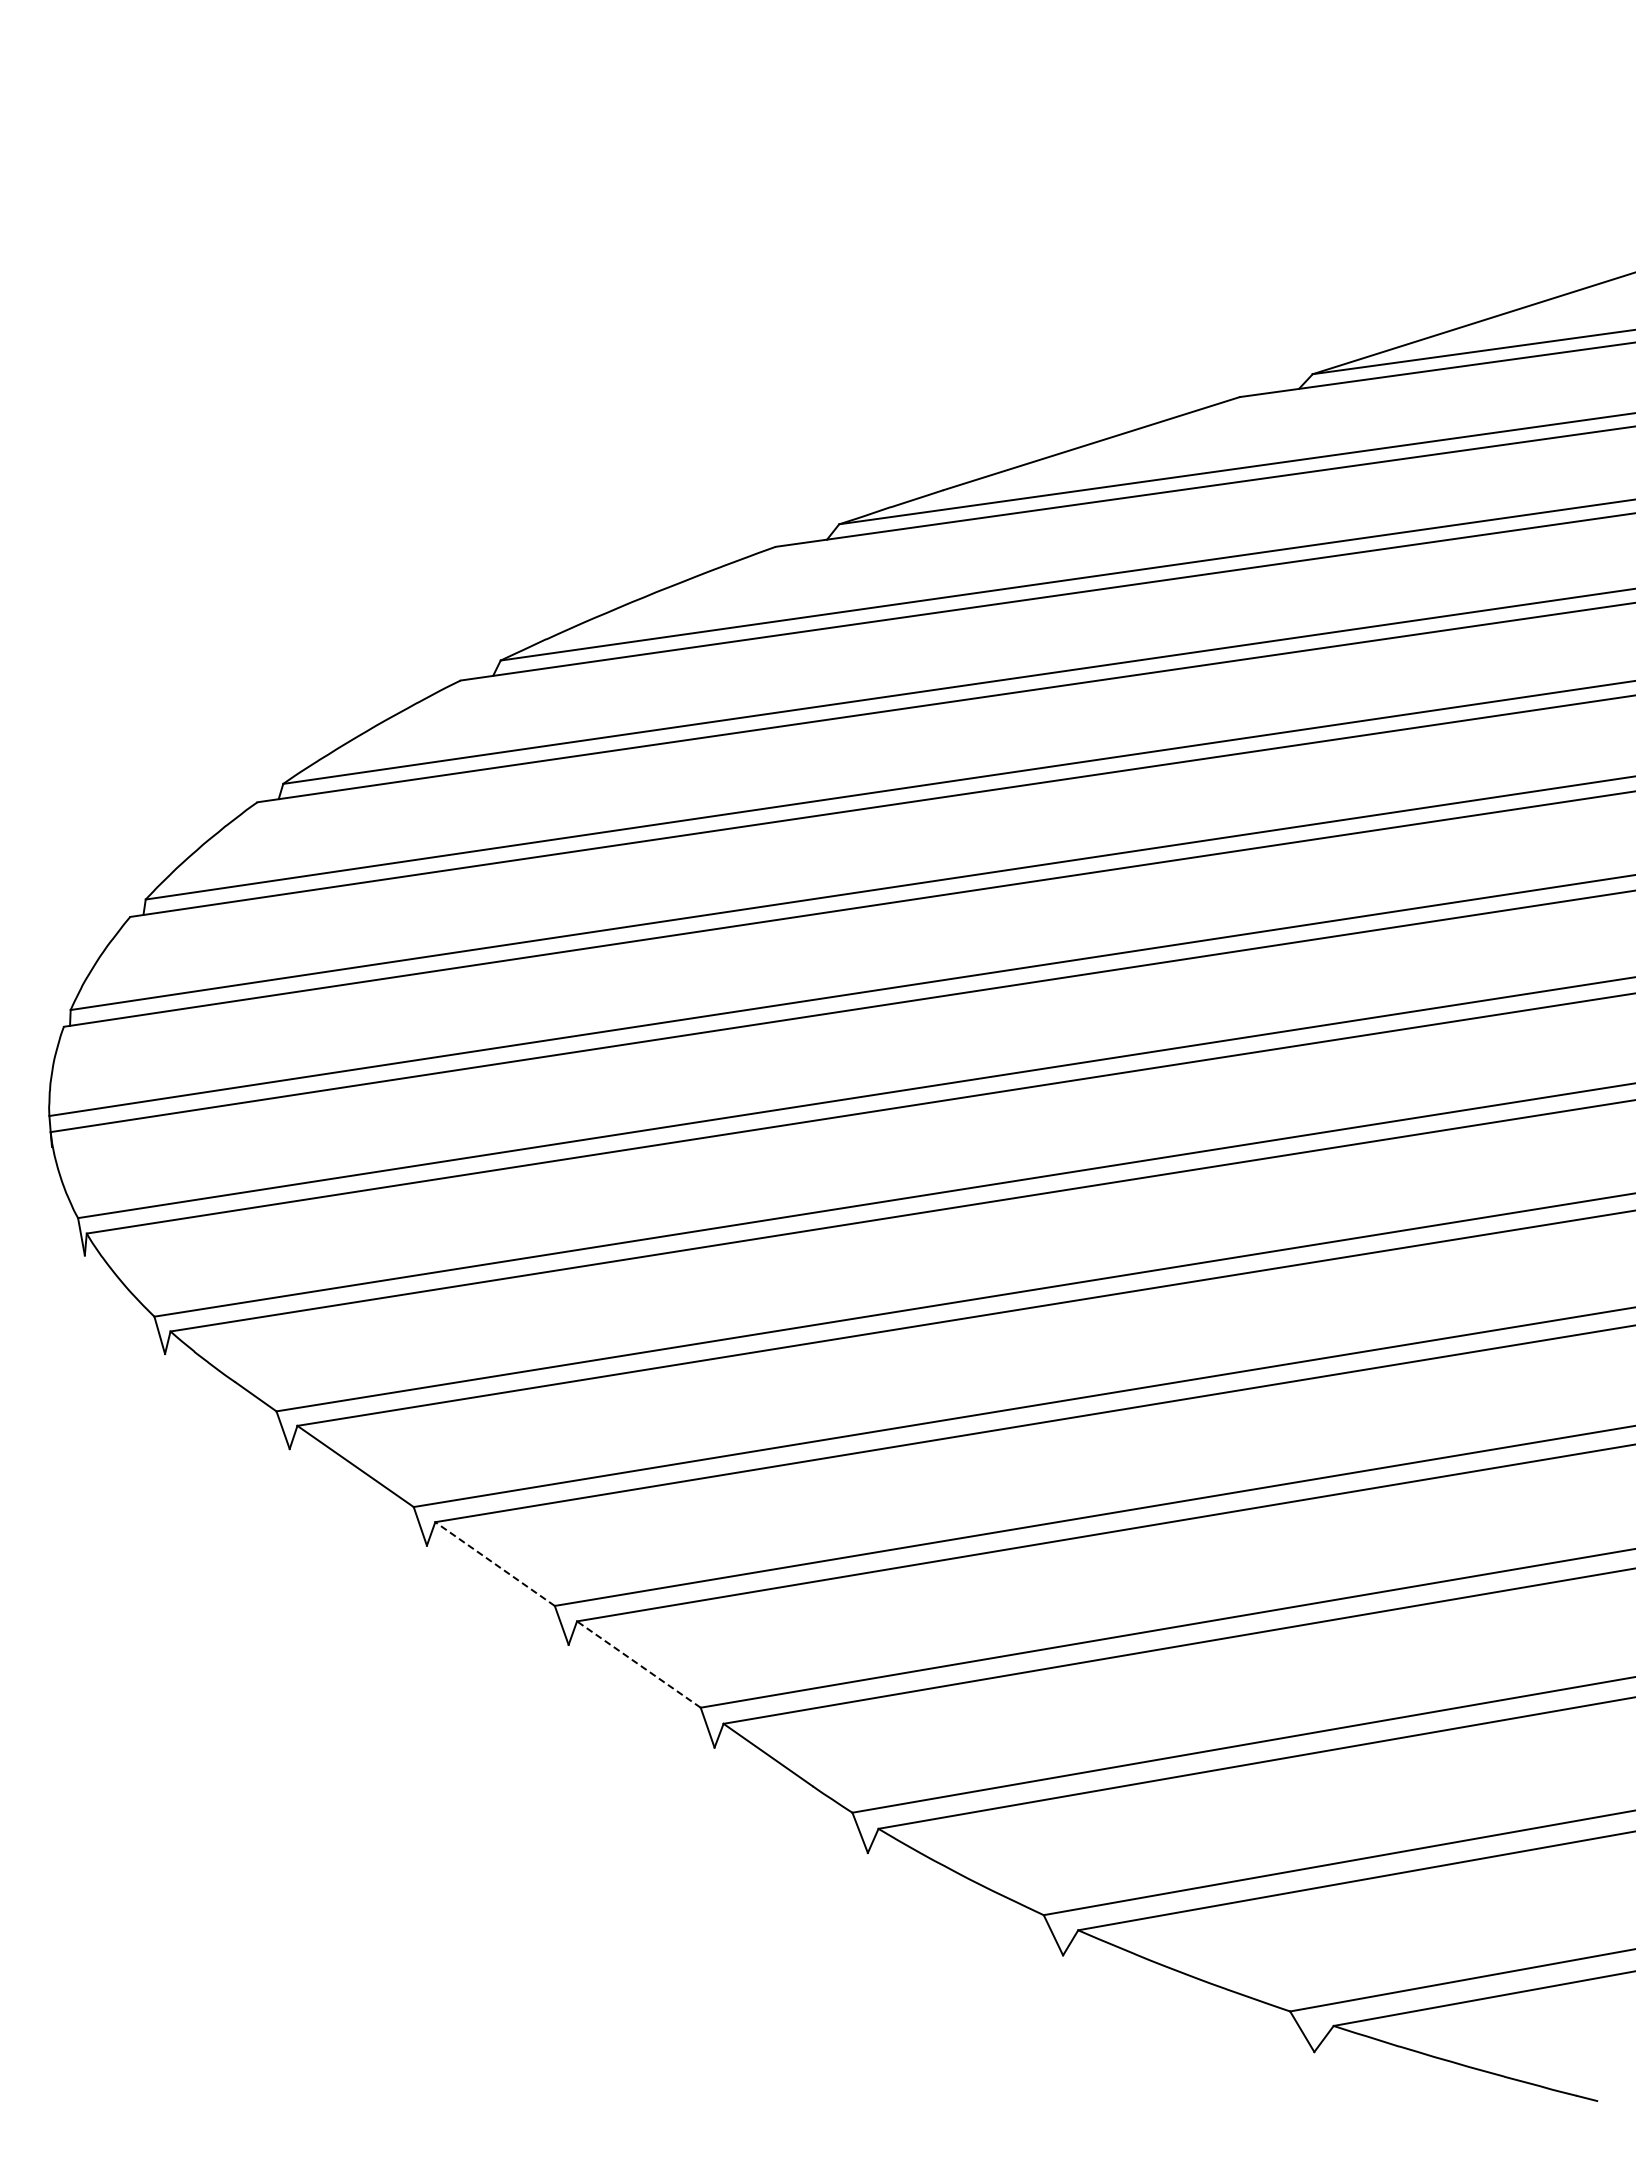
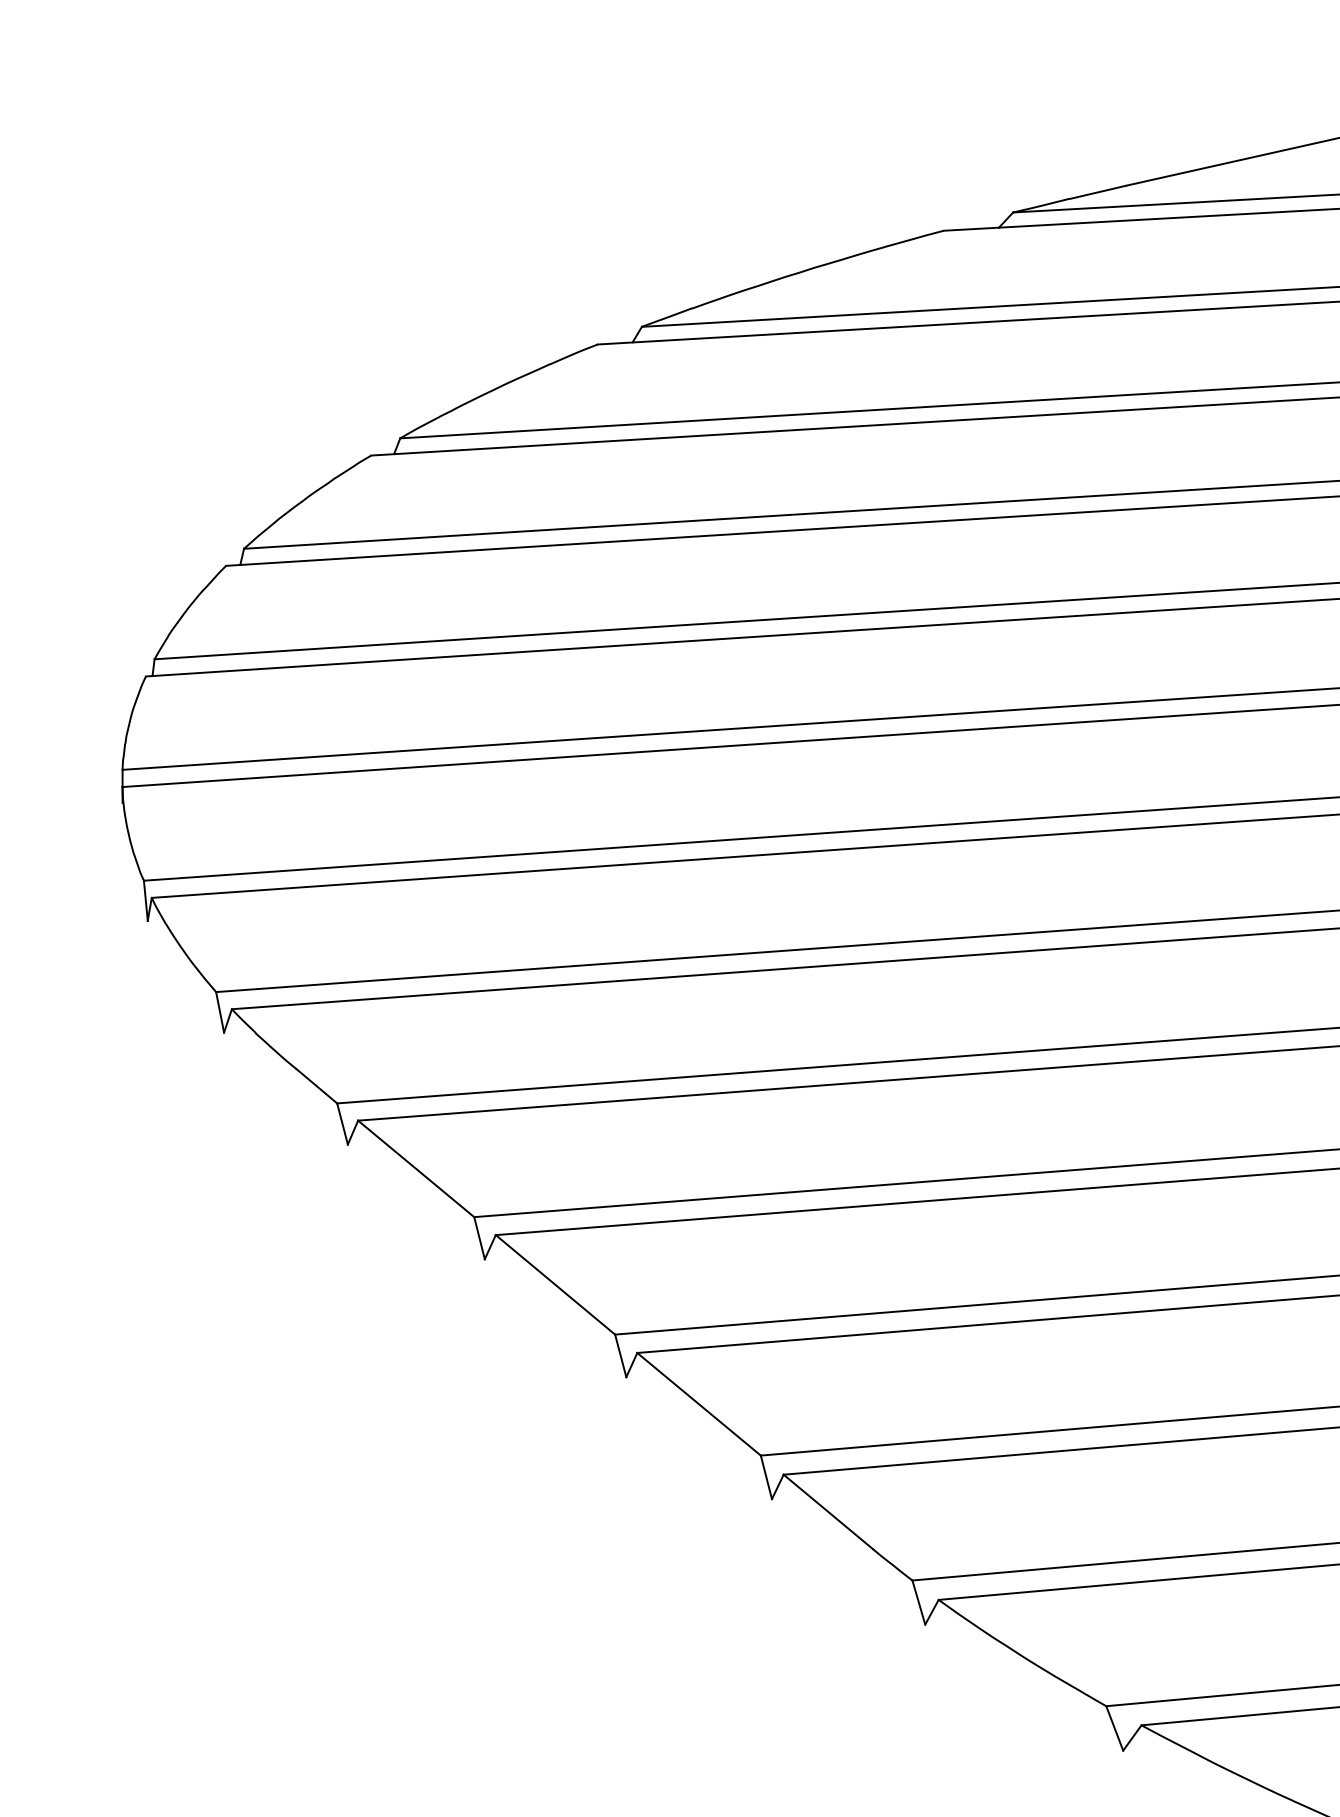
line: (495, 1564) -> (555, 1285), dashed -> solid
line: (638, 1664) -> (698, 1404), dashed -> solid

